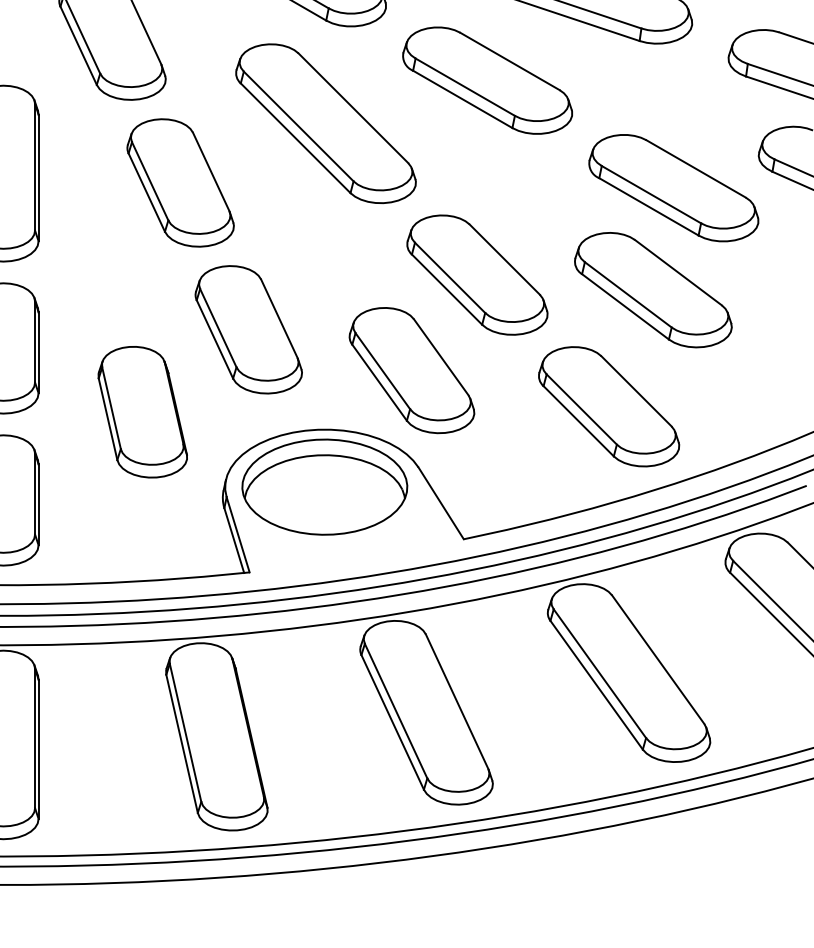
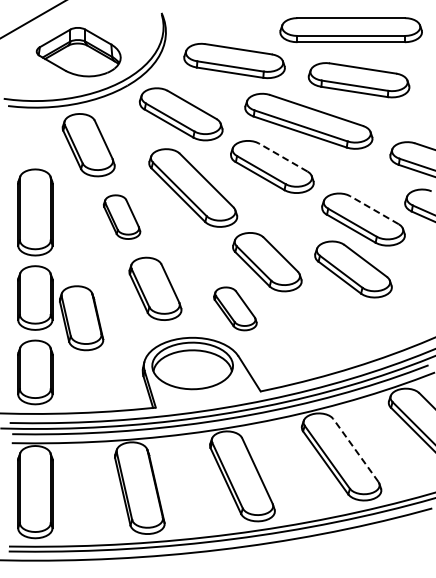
line: (508, 61) -> (282, 157), solid -> dashed
line: (694, 167) -> (373, 209), solid -> dashed
part: (179, 183) -> (121, 217), size x0.7
part: (412, 369) -> (235, 308), size x0.7
part: (608, 406) -> (331, 326), removed
part: (142, 412) -> (81, 318), moved
line: (657, 659) -> (355, 450), solid -> dashed

